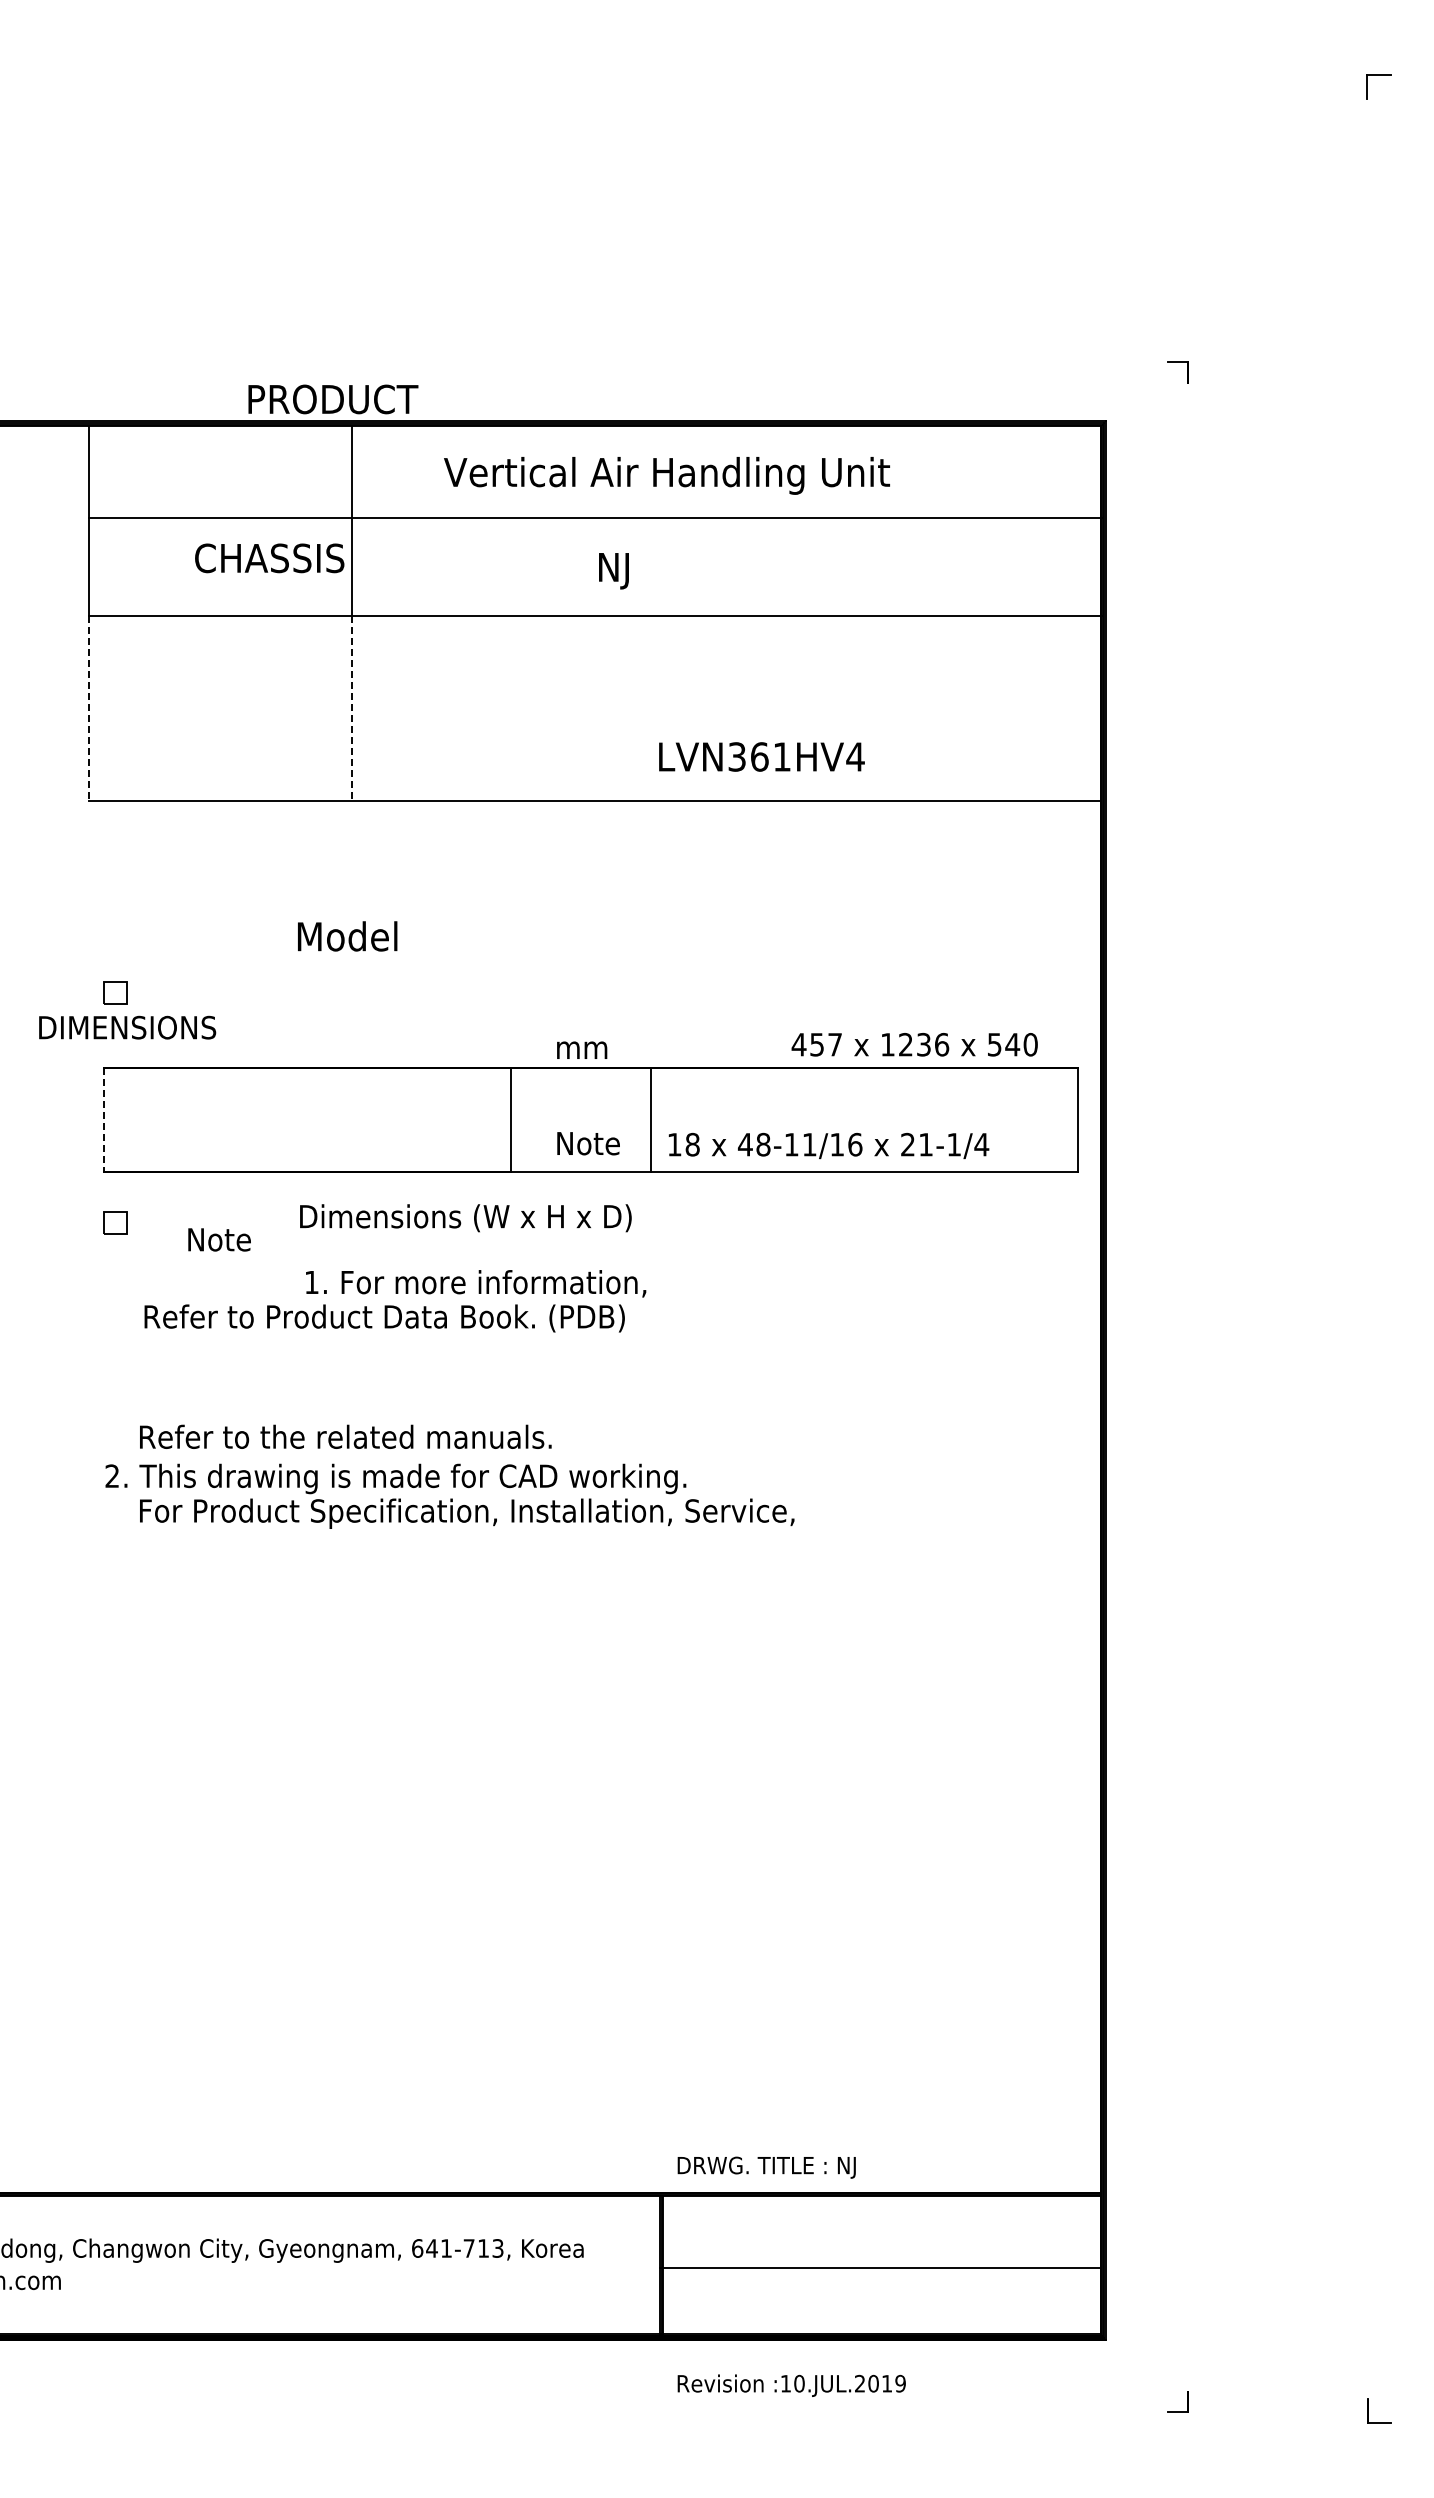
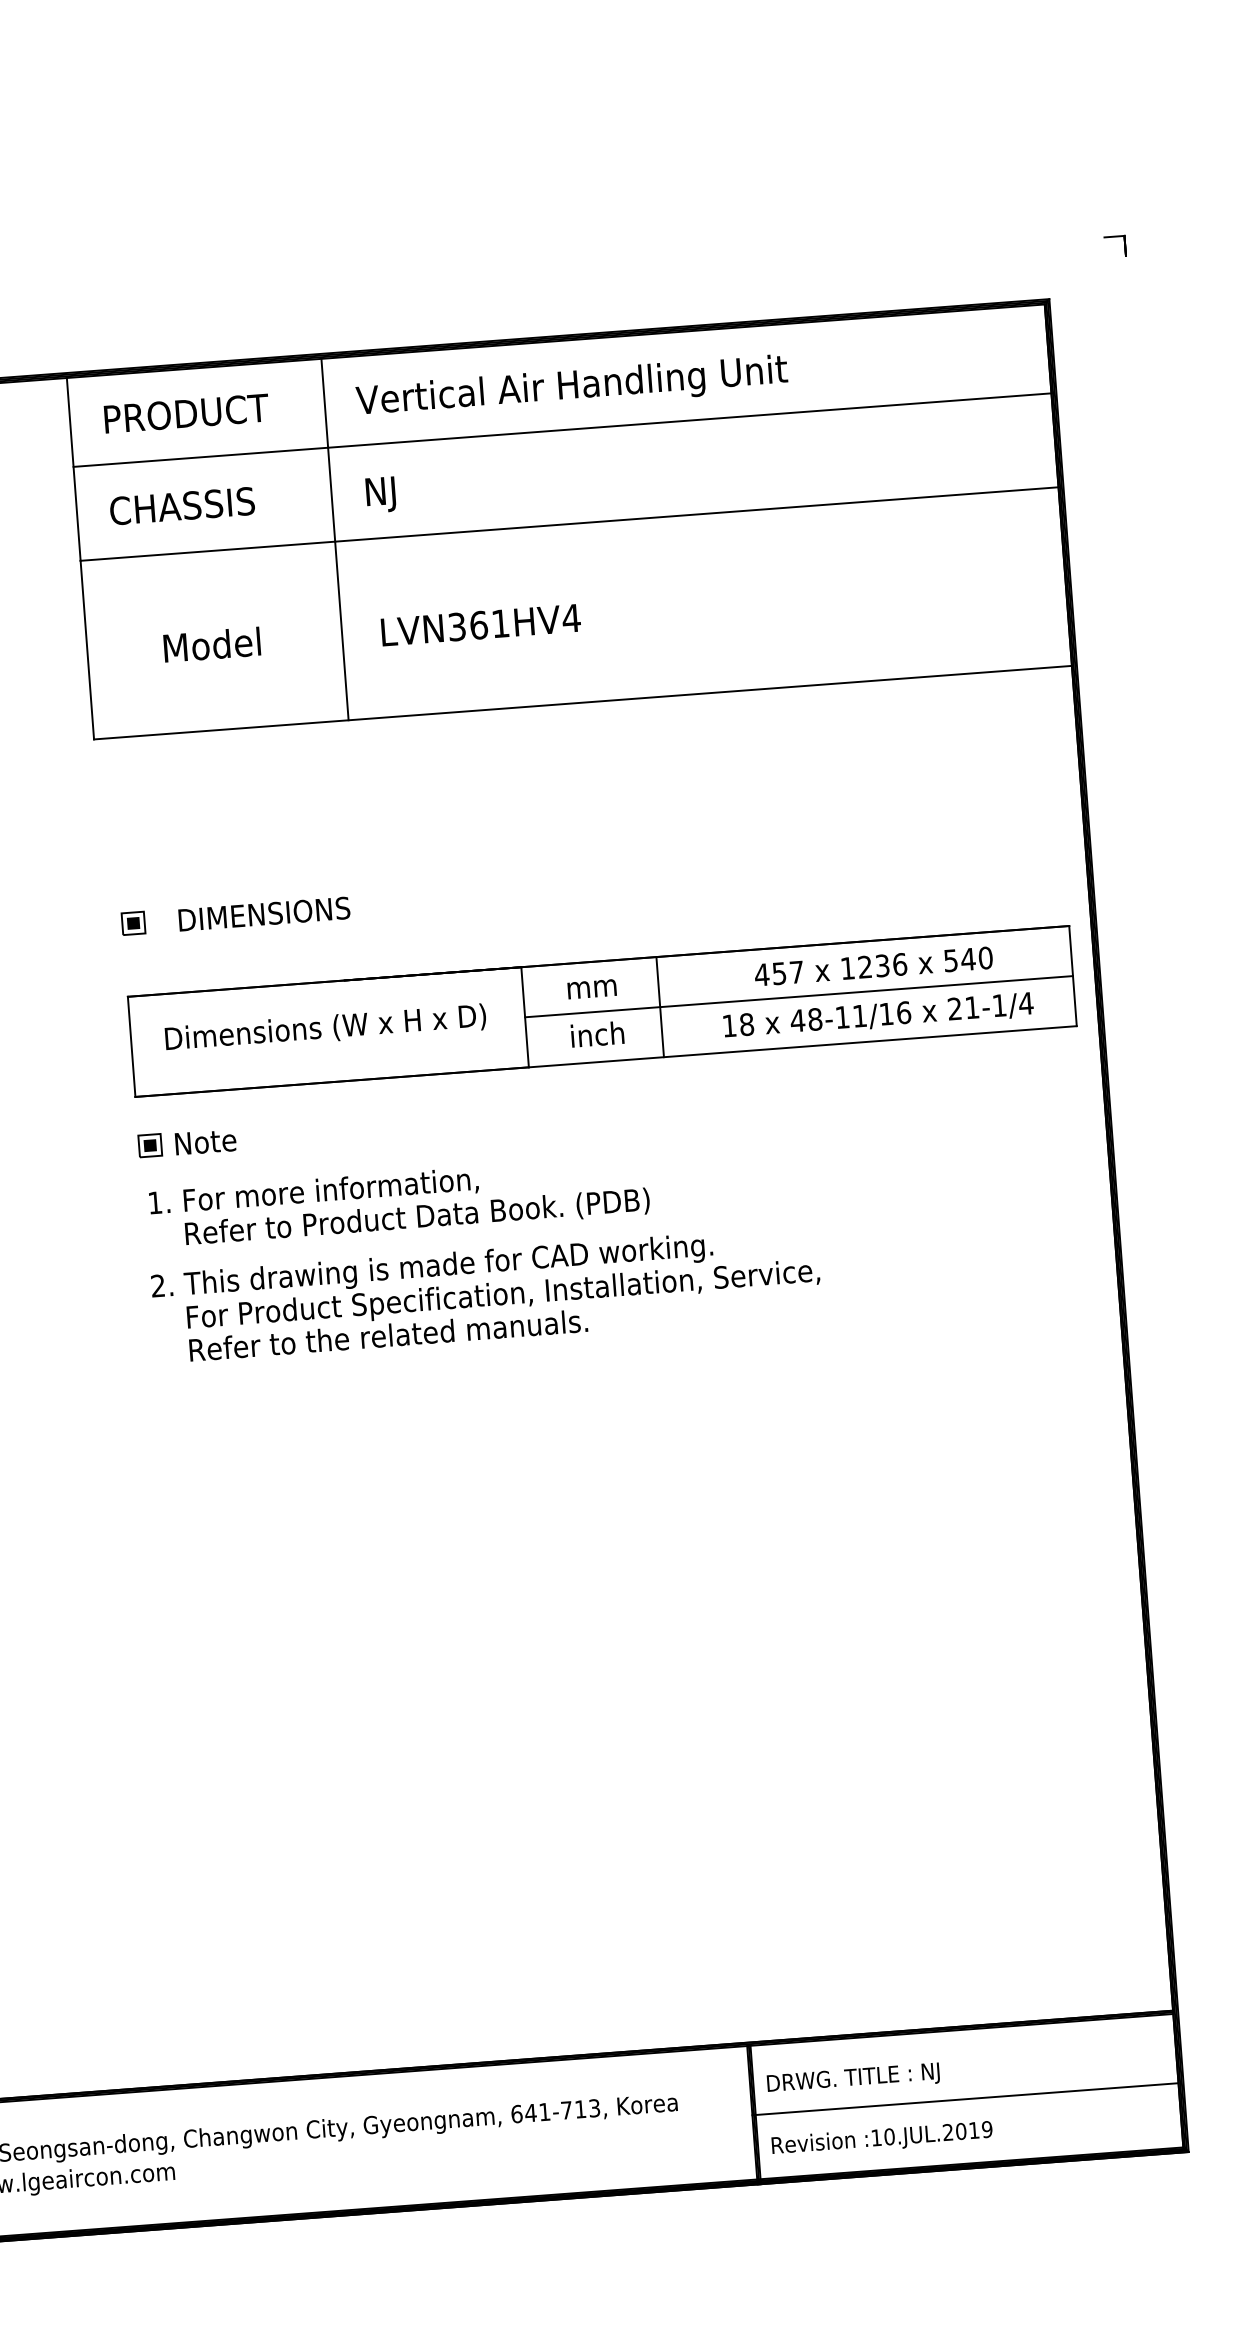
text: (333, 399) -> (186, 413), moved
text: (666, 475) -> (571, 387), moved
text: (269, 558) -> (182, 506), moved
text: (613, 571) -> (380, 495), moved
line: (88, 708) -> (87, 650), dashed -> solid
line: (352, 708) -> (342, 631), dashed -> solid
text: (761, 756) -> (480, 624), moved
text: (347, 936) -> (212, 644), moved
fill: (114, 992) -> (132, 922), added
text: (127, 1027) -> (264, 913), moved
text: (914, 1044) -> (873, 966), moved
text: (582, 1049) -> (592, 988), moved
line: (103, 1120) -> (131, 1047), dashed -> solid
line: (794, 1120) -> (799, 997), added
text: (588, 1143) -> (601, 1034), Note -> inch
text: (828, 1145) -> (878, 1015), moved
text: (465, 1218) -> (325, 1028), moved
fill: (114, 1222) -> (149, 1145), added
text: (219, 1239) -> (205, 1141), moved
text: (476, 1283) -> (314, 1191), moved
text: (449, 1495) -> (485, 1280), moved
text: (766, 2167) -> (853, 2079), moved
text: (791, 2385) -> (882, 2139), moved

